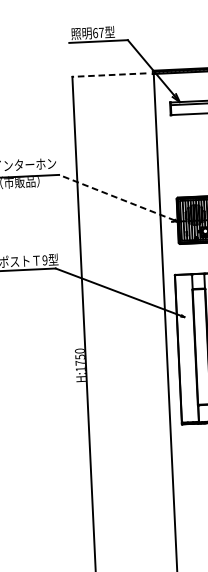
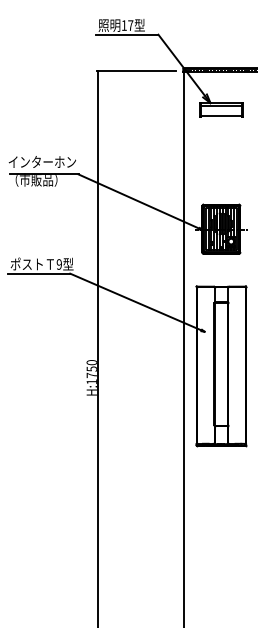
text: (94, 33) -> (123, 25), 67 -> 17
line: (108, 74) -> (136, 70), dashed -> solid
line: (116, 197) -> (138, 201), dashed -> solid

